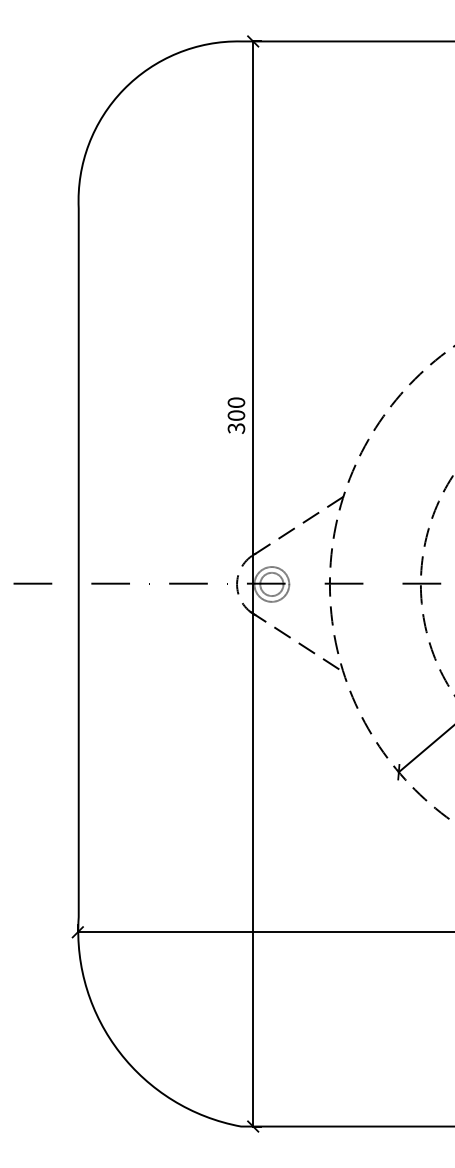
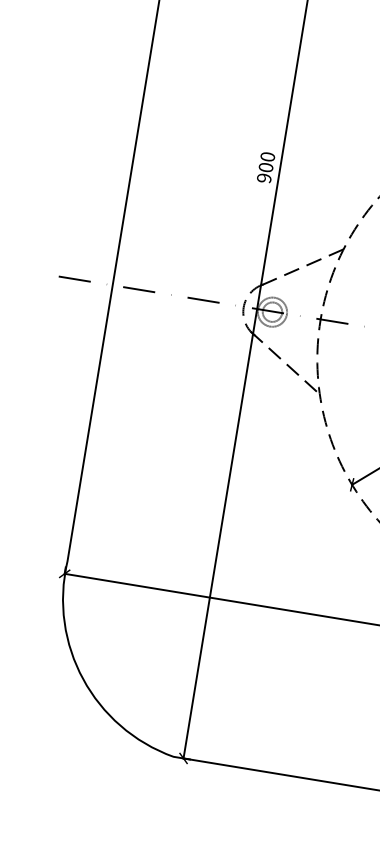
text: (236, 428) -> (264, 178), 300 -> 900

